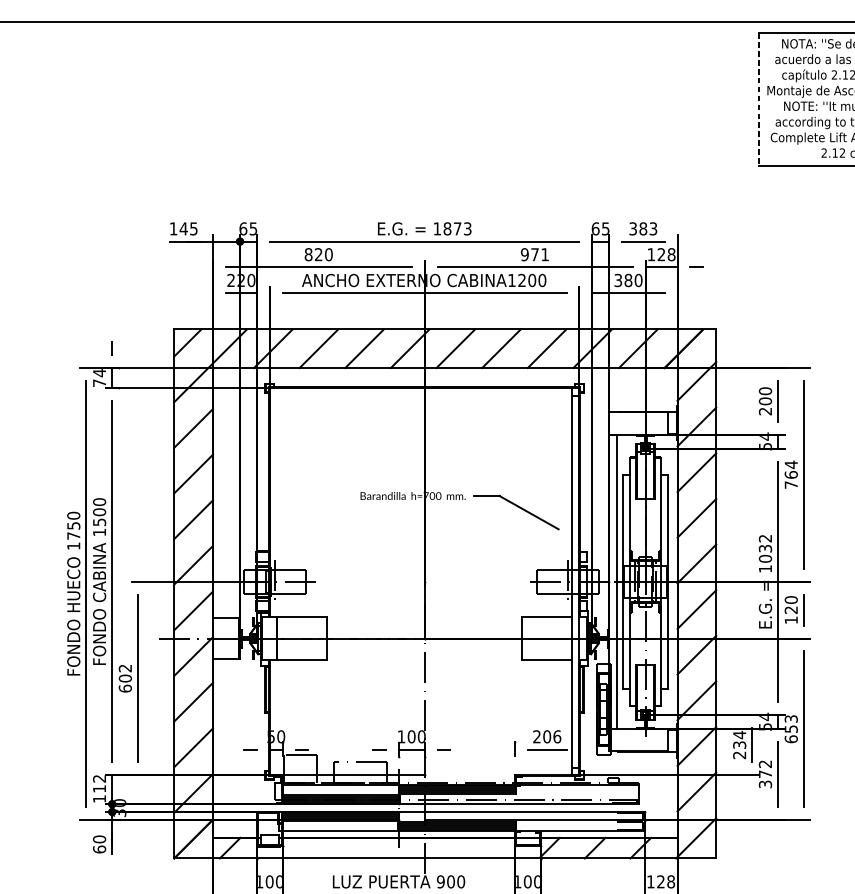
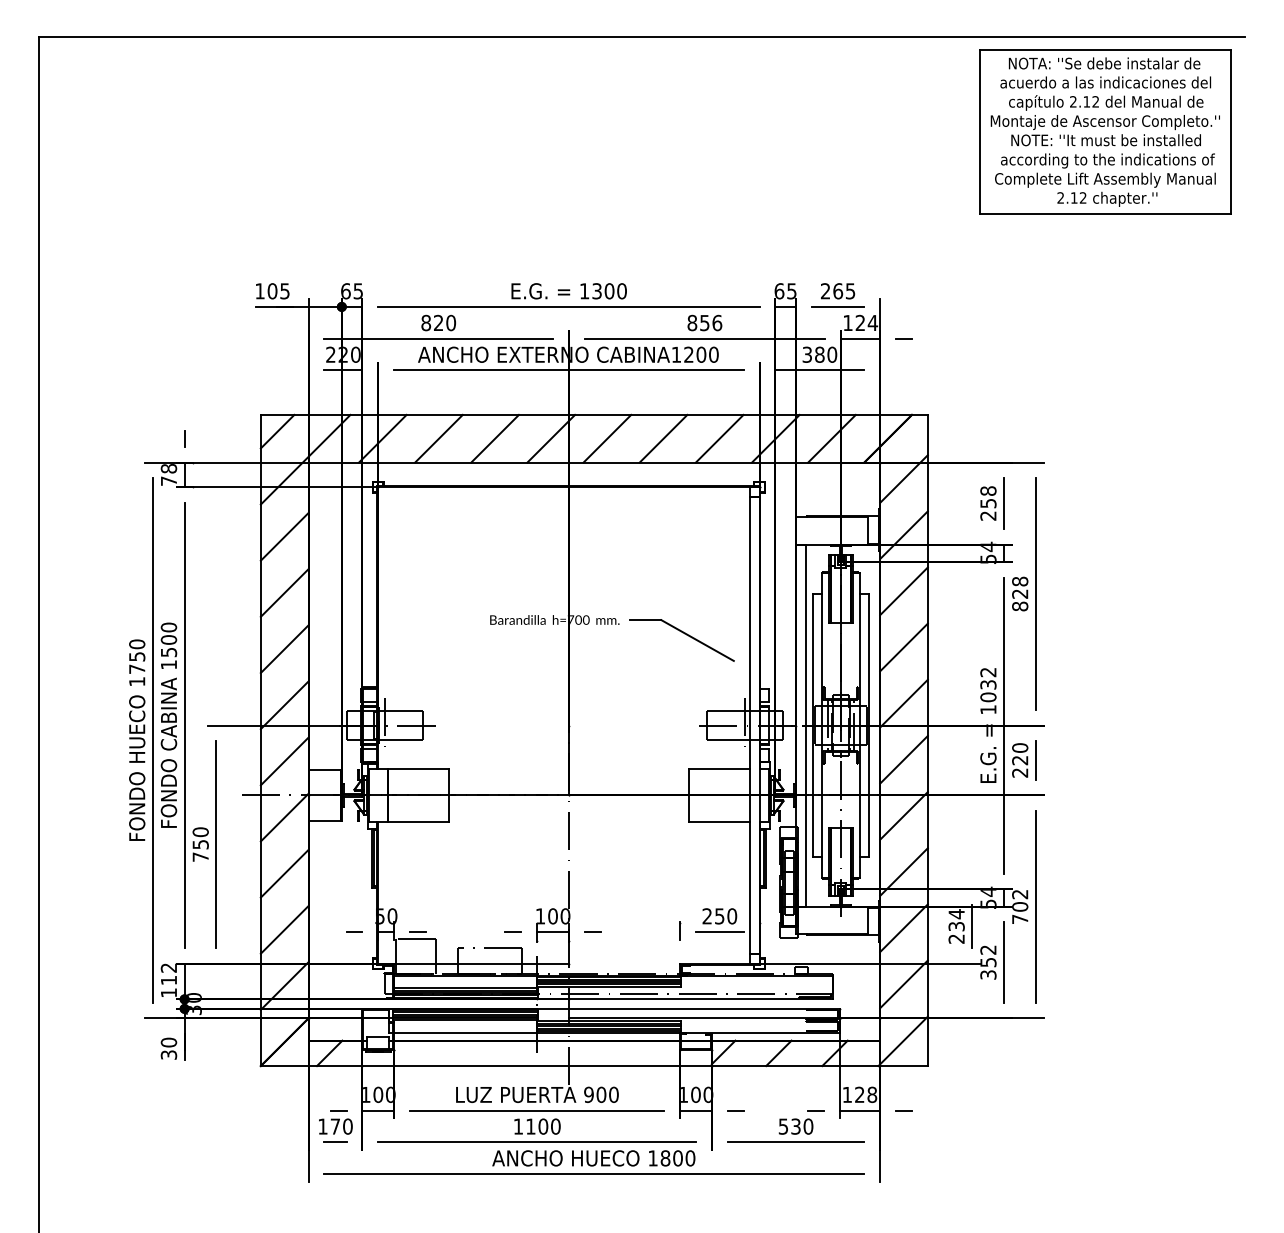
line: (759, 99) -> (980, 132), dashed -> solid
text: (183, 229) -> (272, 291), 145 -> 105
text: (457, 229) -> (609, 291), 1873 -> 1300
text: (643, 229) -> (838, 291), 383 -> 265
text: (534, 254) -> (704, 322), 971 -> 856
text: (671, 254) -> (872, 322), 128 -> 124
text: (99, 372) -> (168, 468), 74 -> 78
text: (765, 396) -> (988, 497), 200 -> 258
text: (791, 474) -> (1020, 593), 764 -> 828
text: (791, 619) -> (1020, 772), 120 -> 220
text: (125, 678) -> (200, 844), 602 -> 750
text: (791, 728) -> (1020, 906), 653 -> 702
text: (551, 736) -> (725, 916), 206 -> 250
text: (765, 774) -> (988, 962), 372 -> 352
text: (99, 849) -> (168, 1054), 60 -> 30

